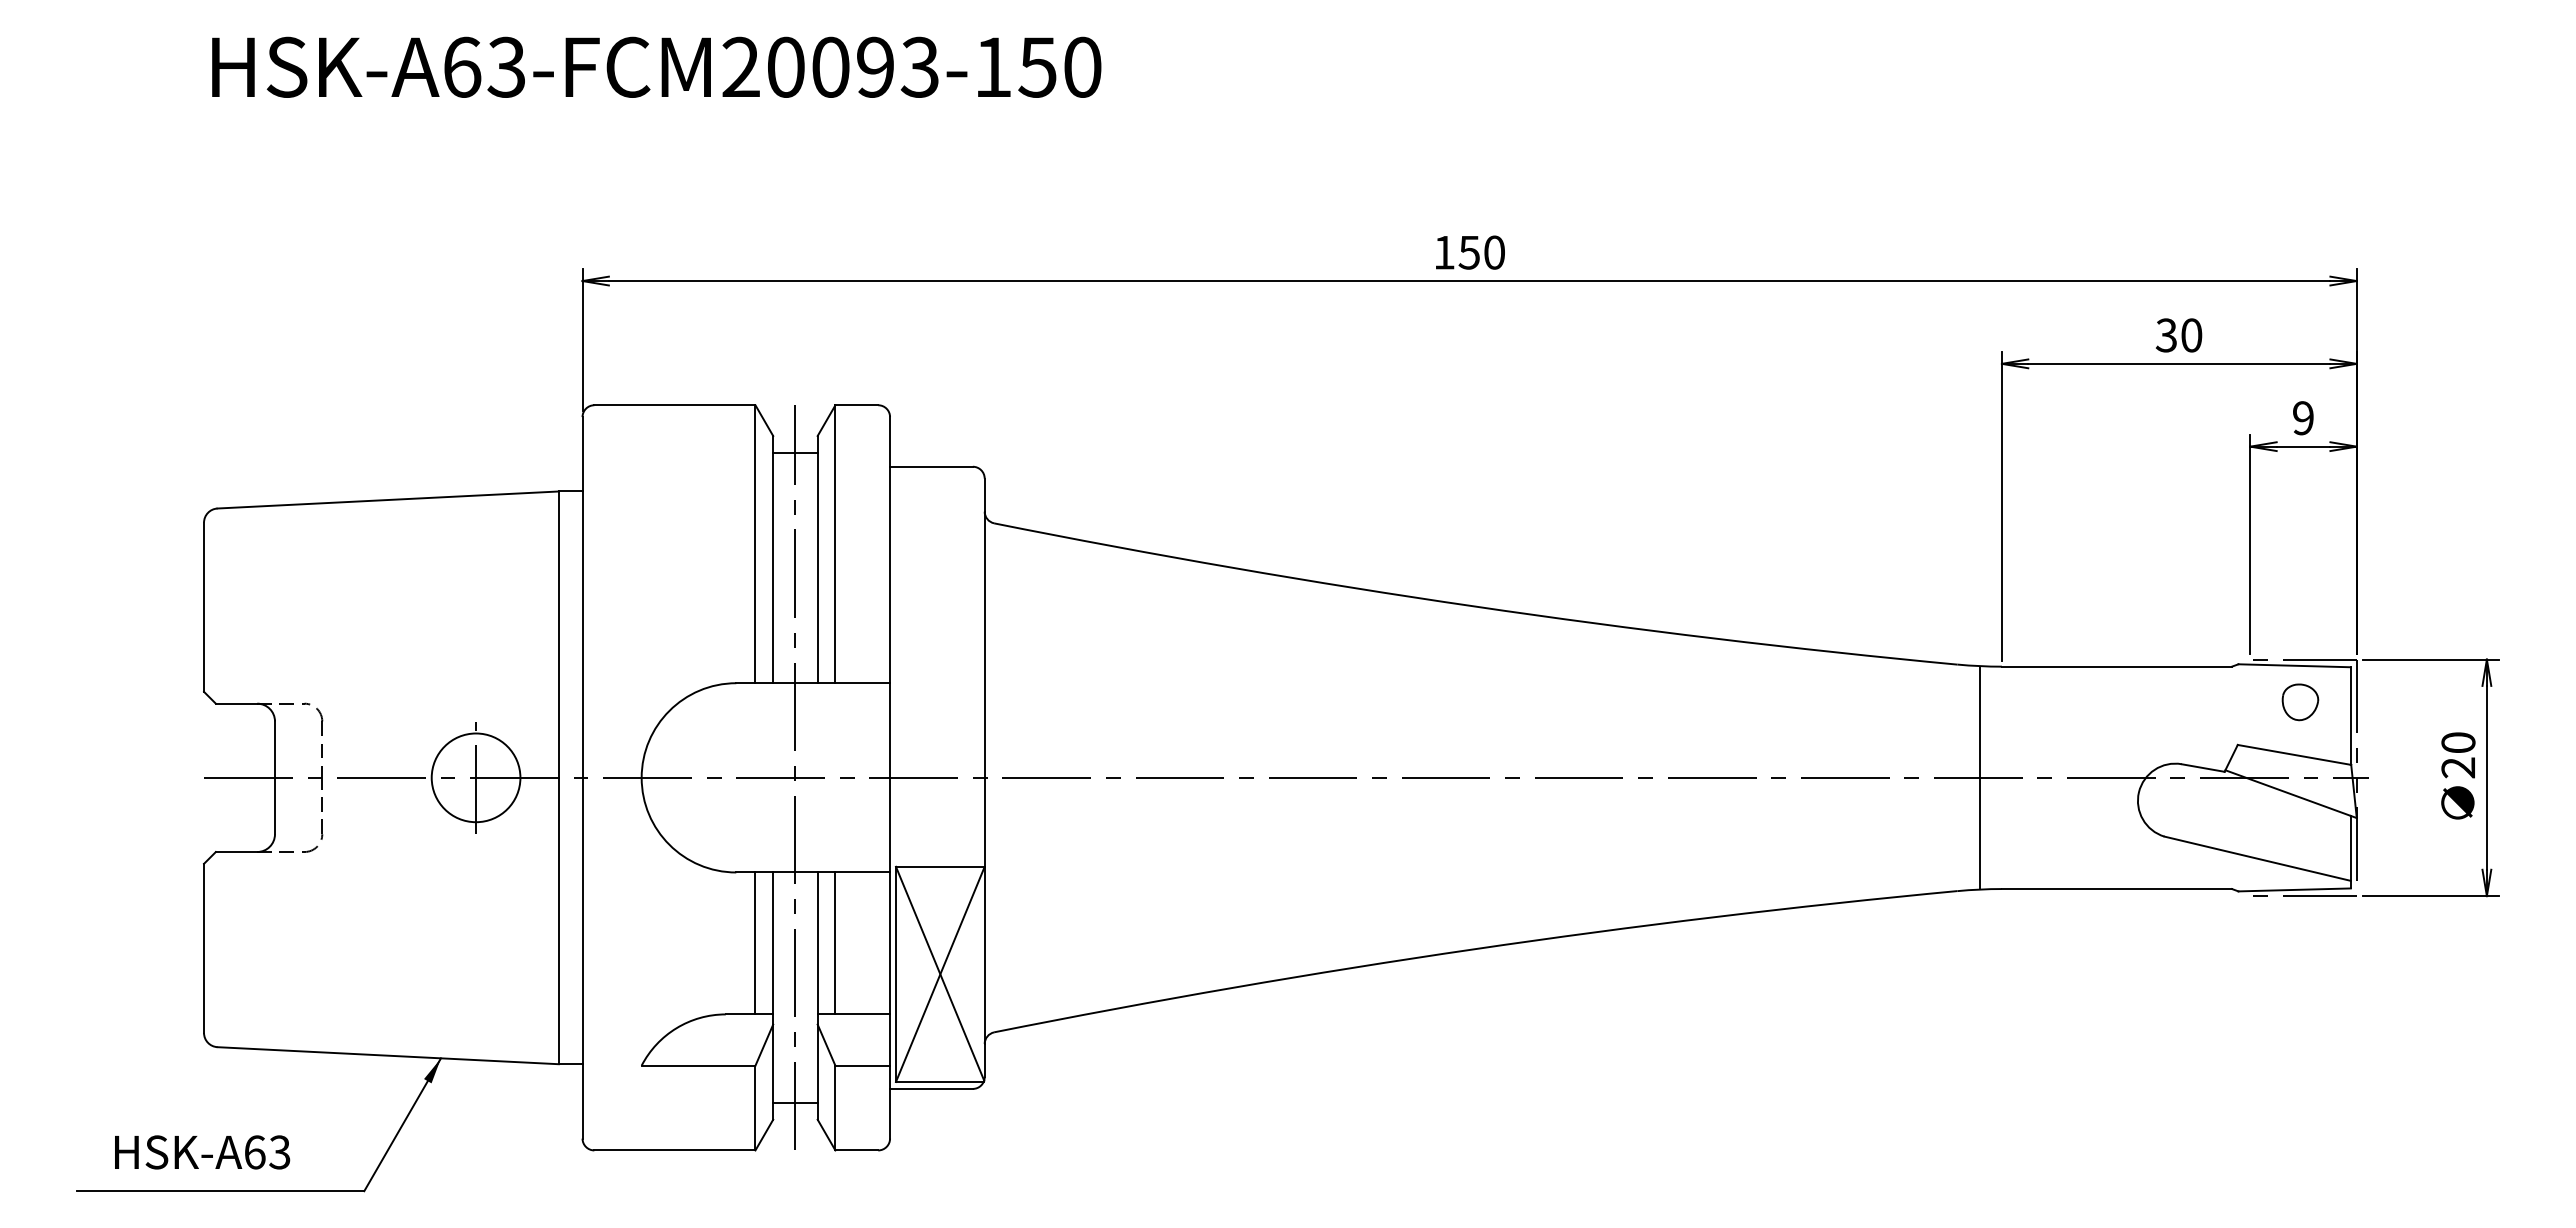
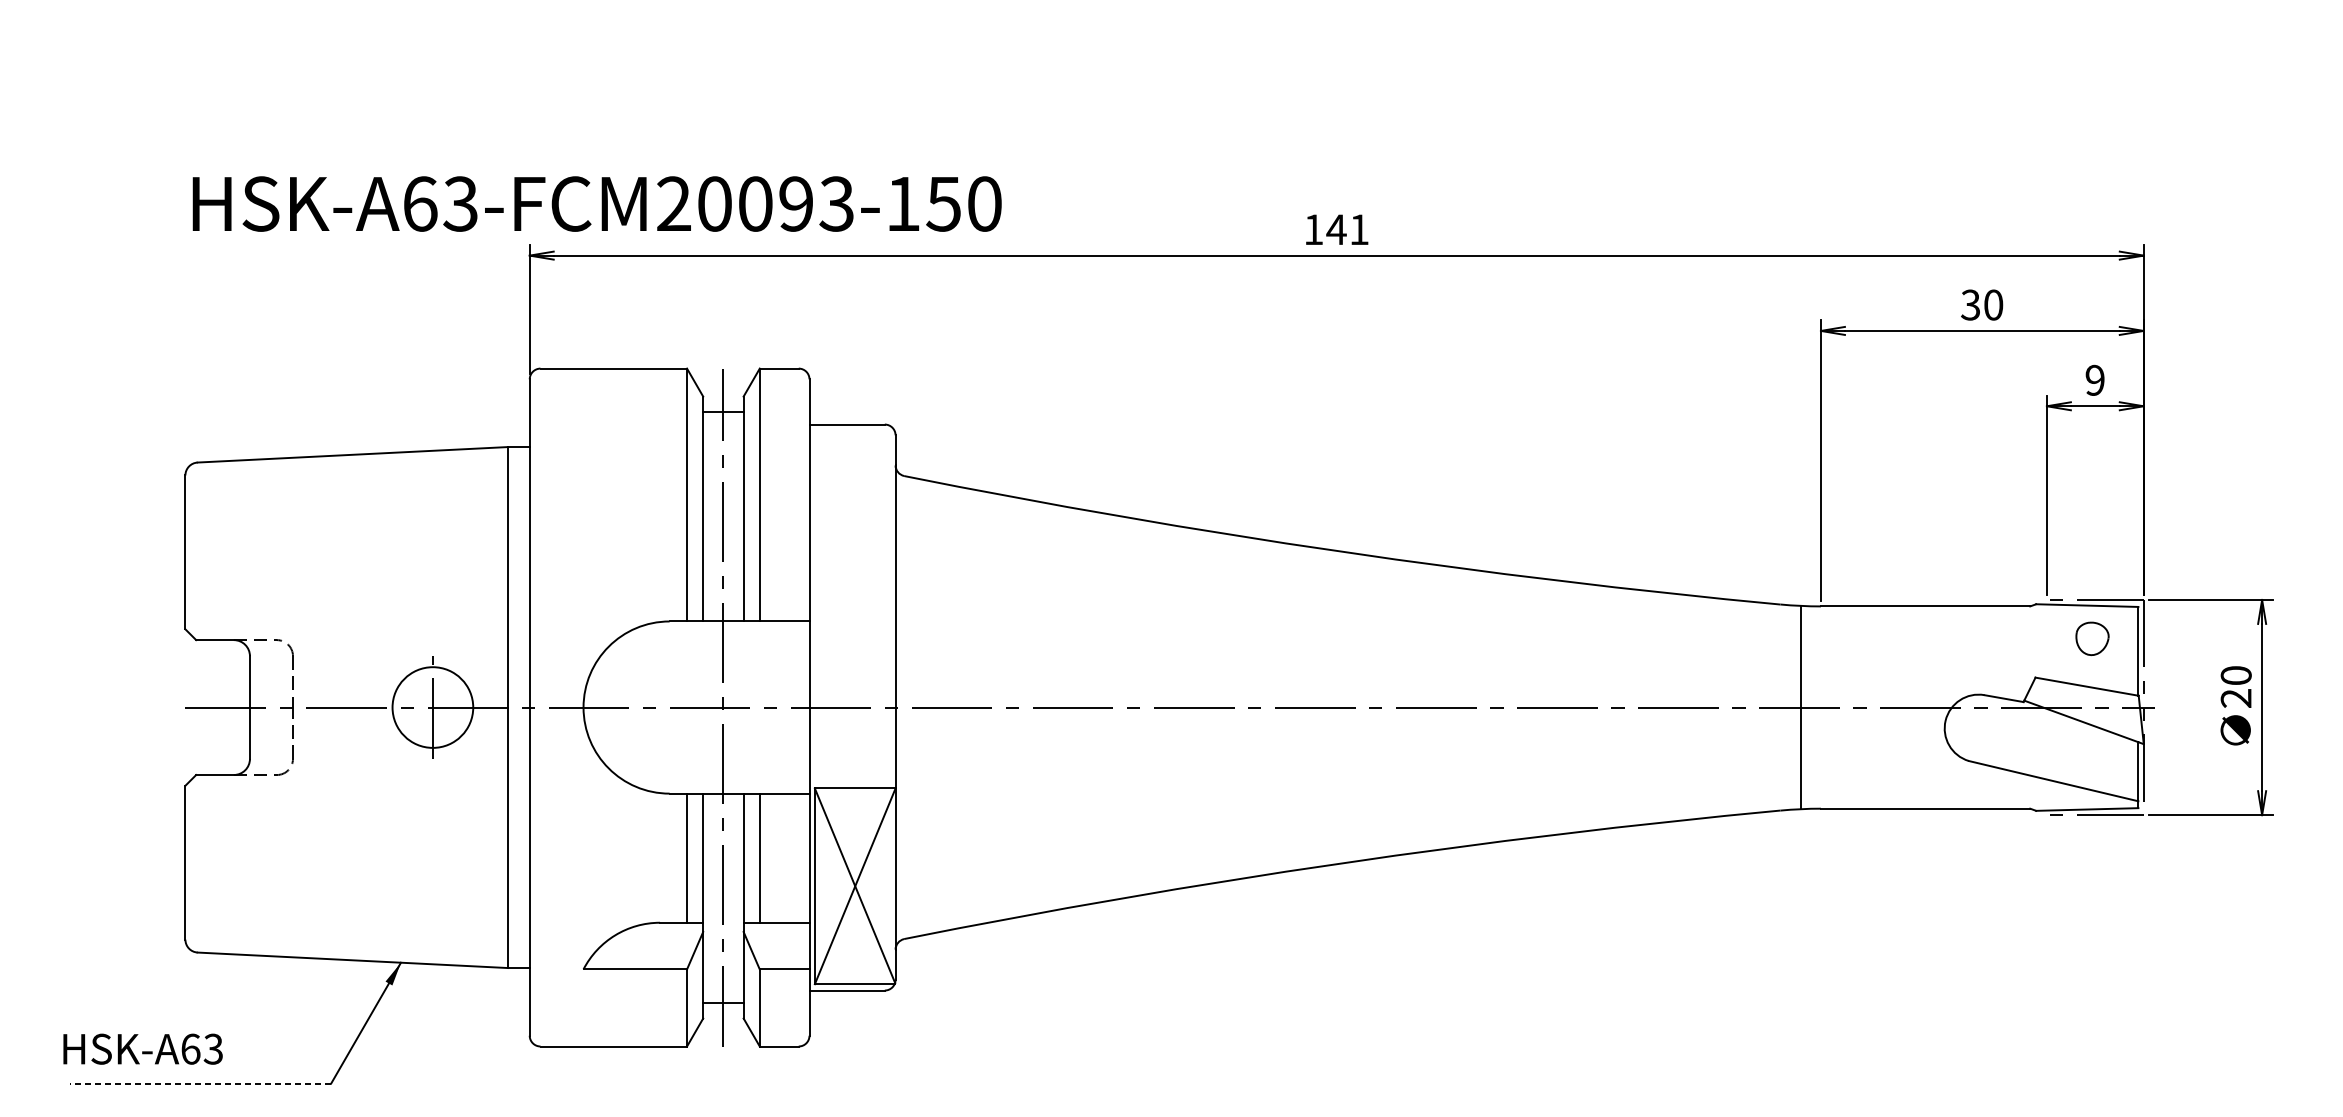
text: (656, 66) -> (597, 203), moved
text: (1481, 252) -> (1347, 229), 150 -> 141
text: (202, 1152) -> (143, 1049), moved
line: (220, 1191) -> (200, 1083), solid -> dashed

